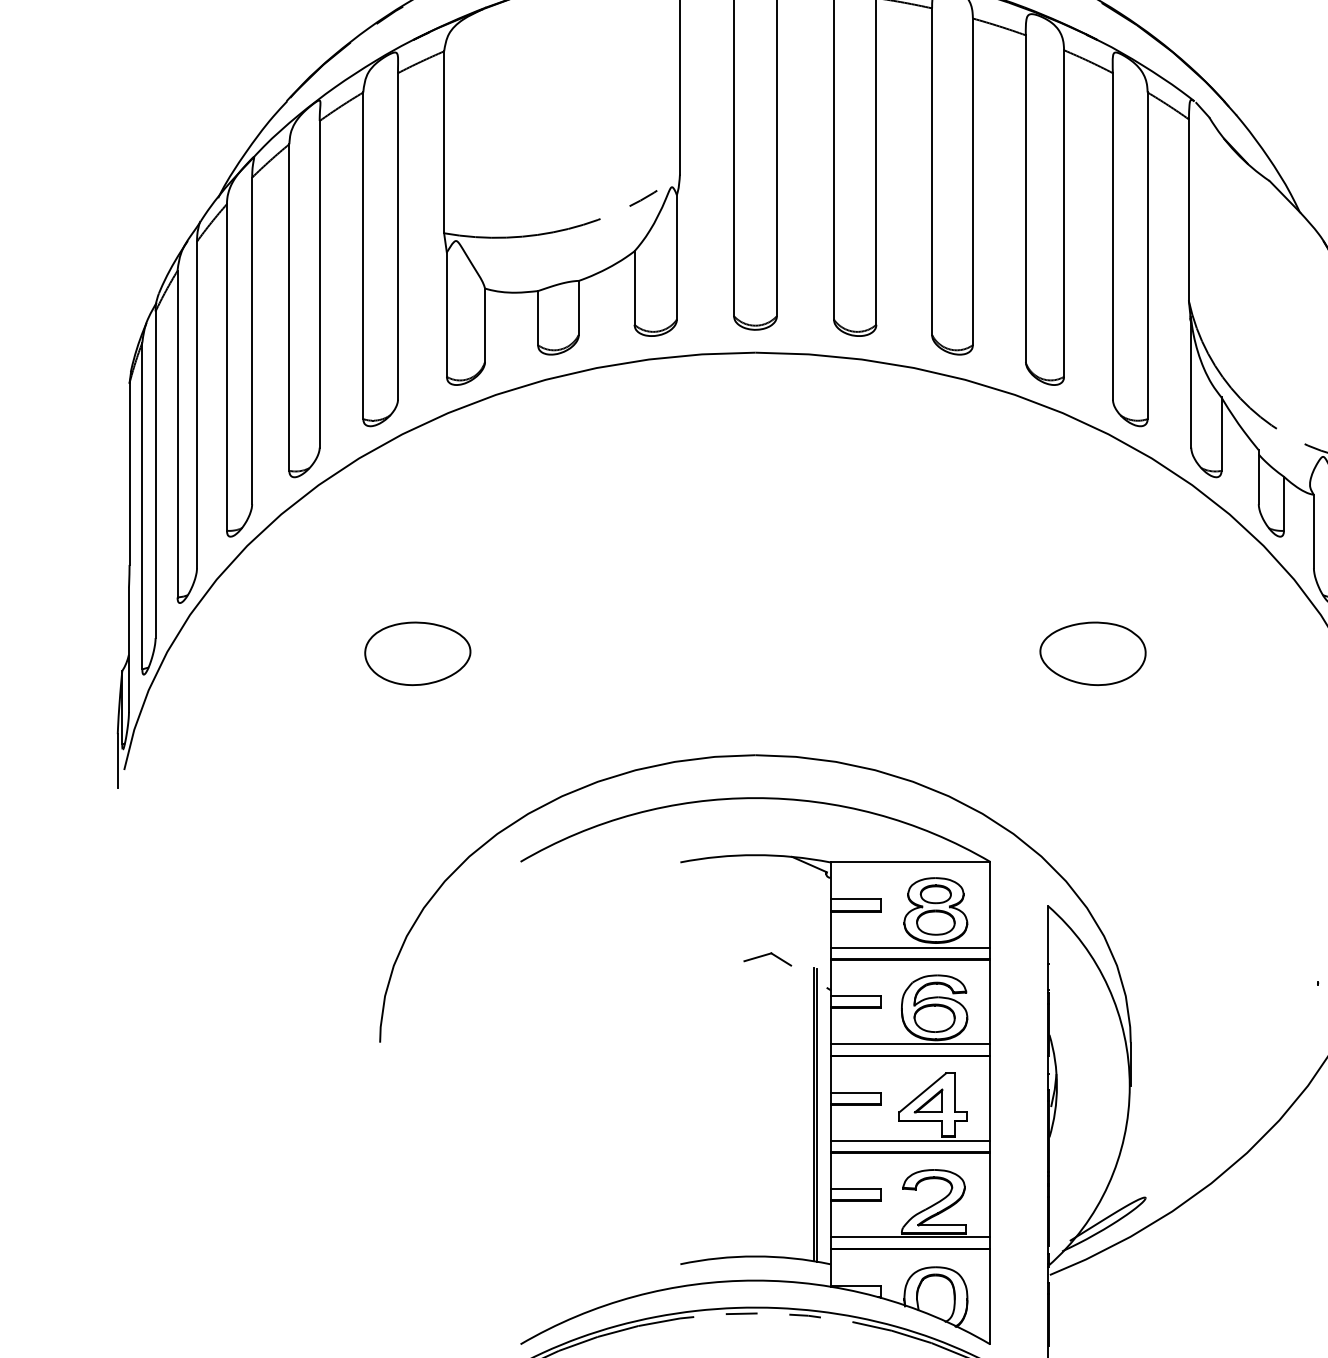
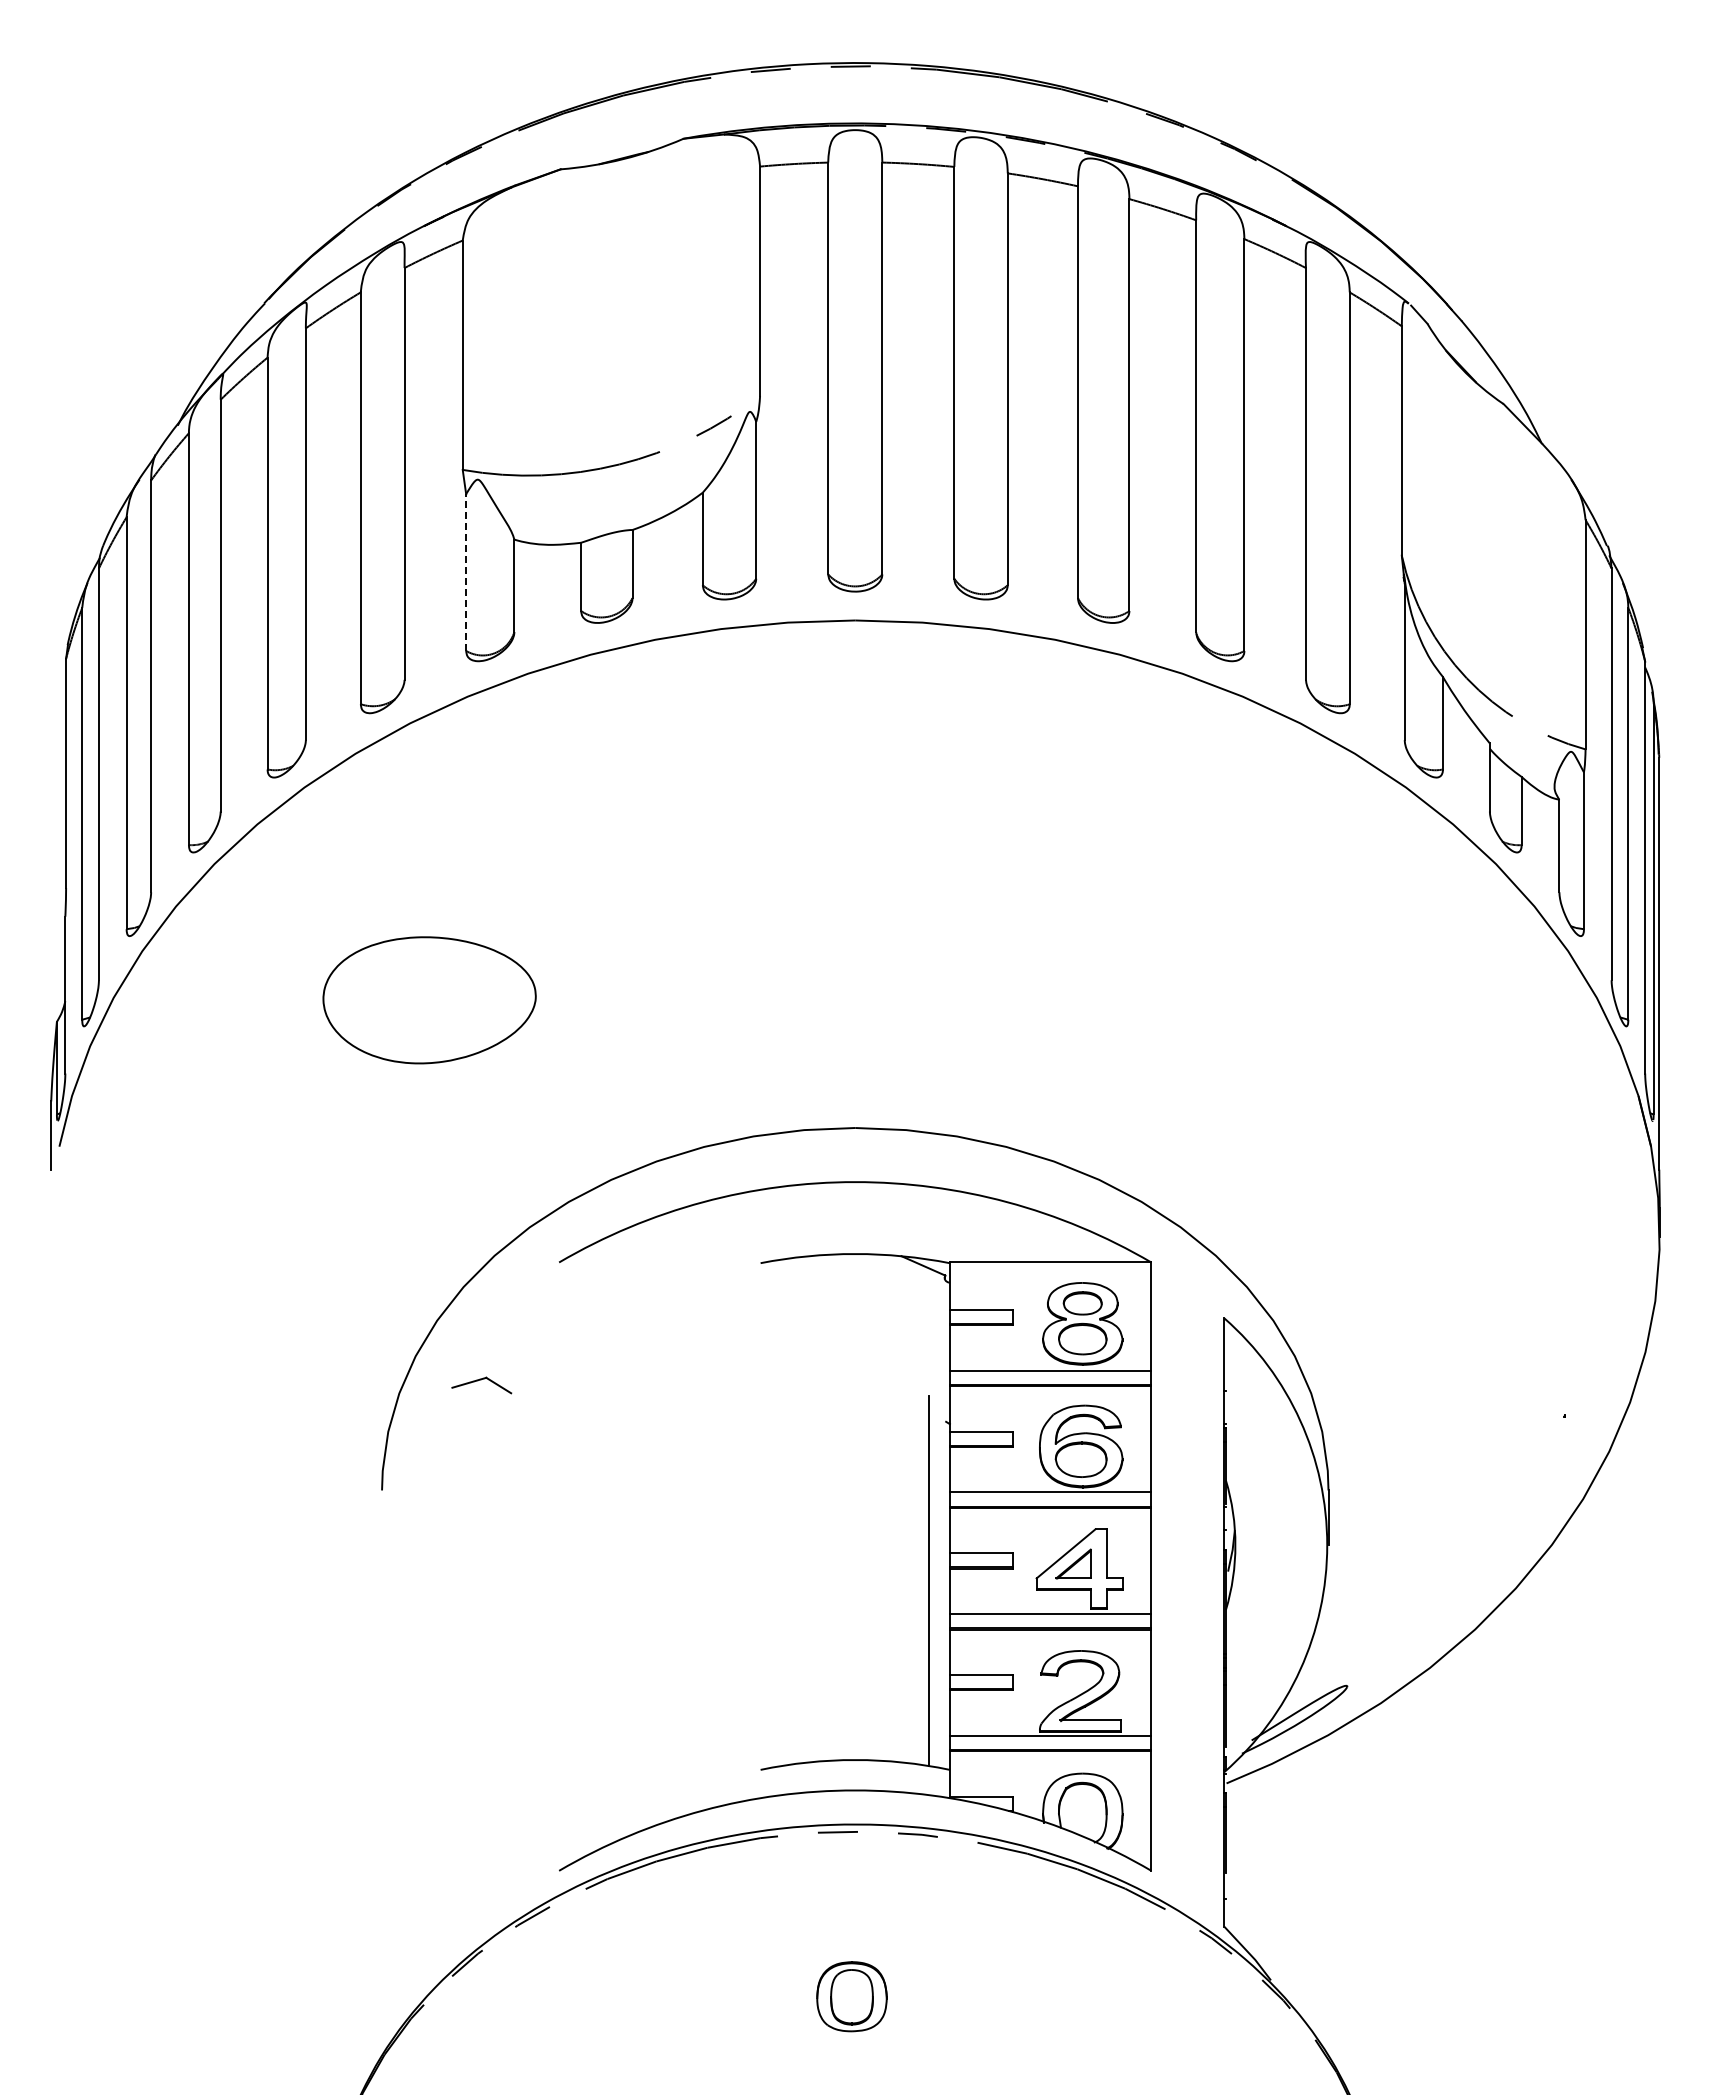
line: (447, 314) -> (466, 572), solid -> dashed
part: (417, 653) -> (429, 999), size x1.6
part: (1092, 653) -> (1280, 999), removed
part: (767, 959) -> (481, 1385), moved
line: (816, 1115) -> (932, 1582), removed

